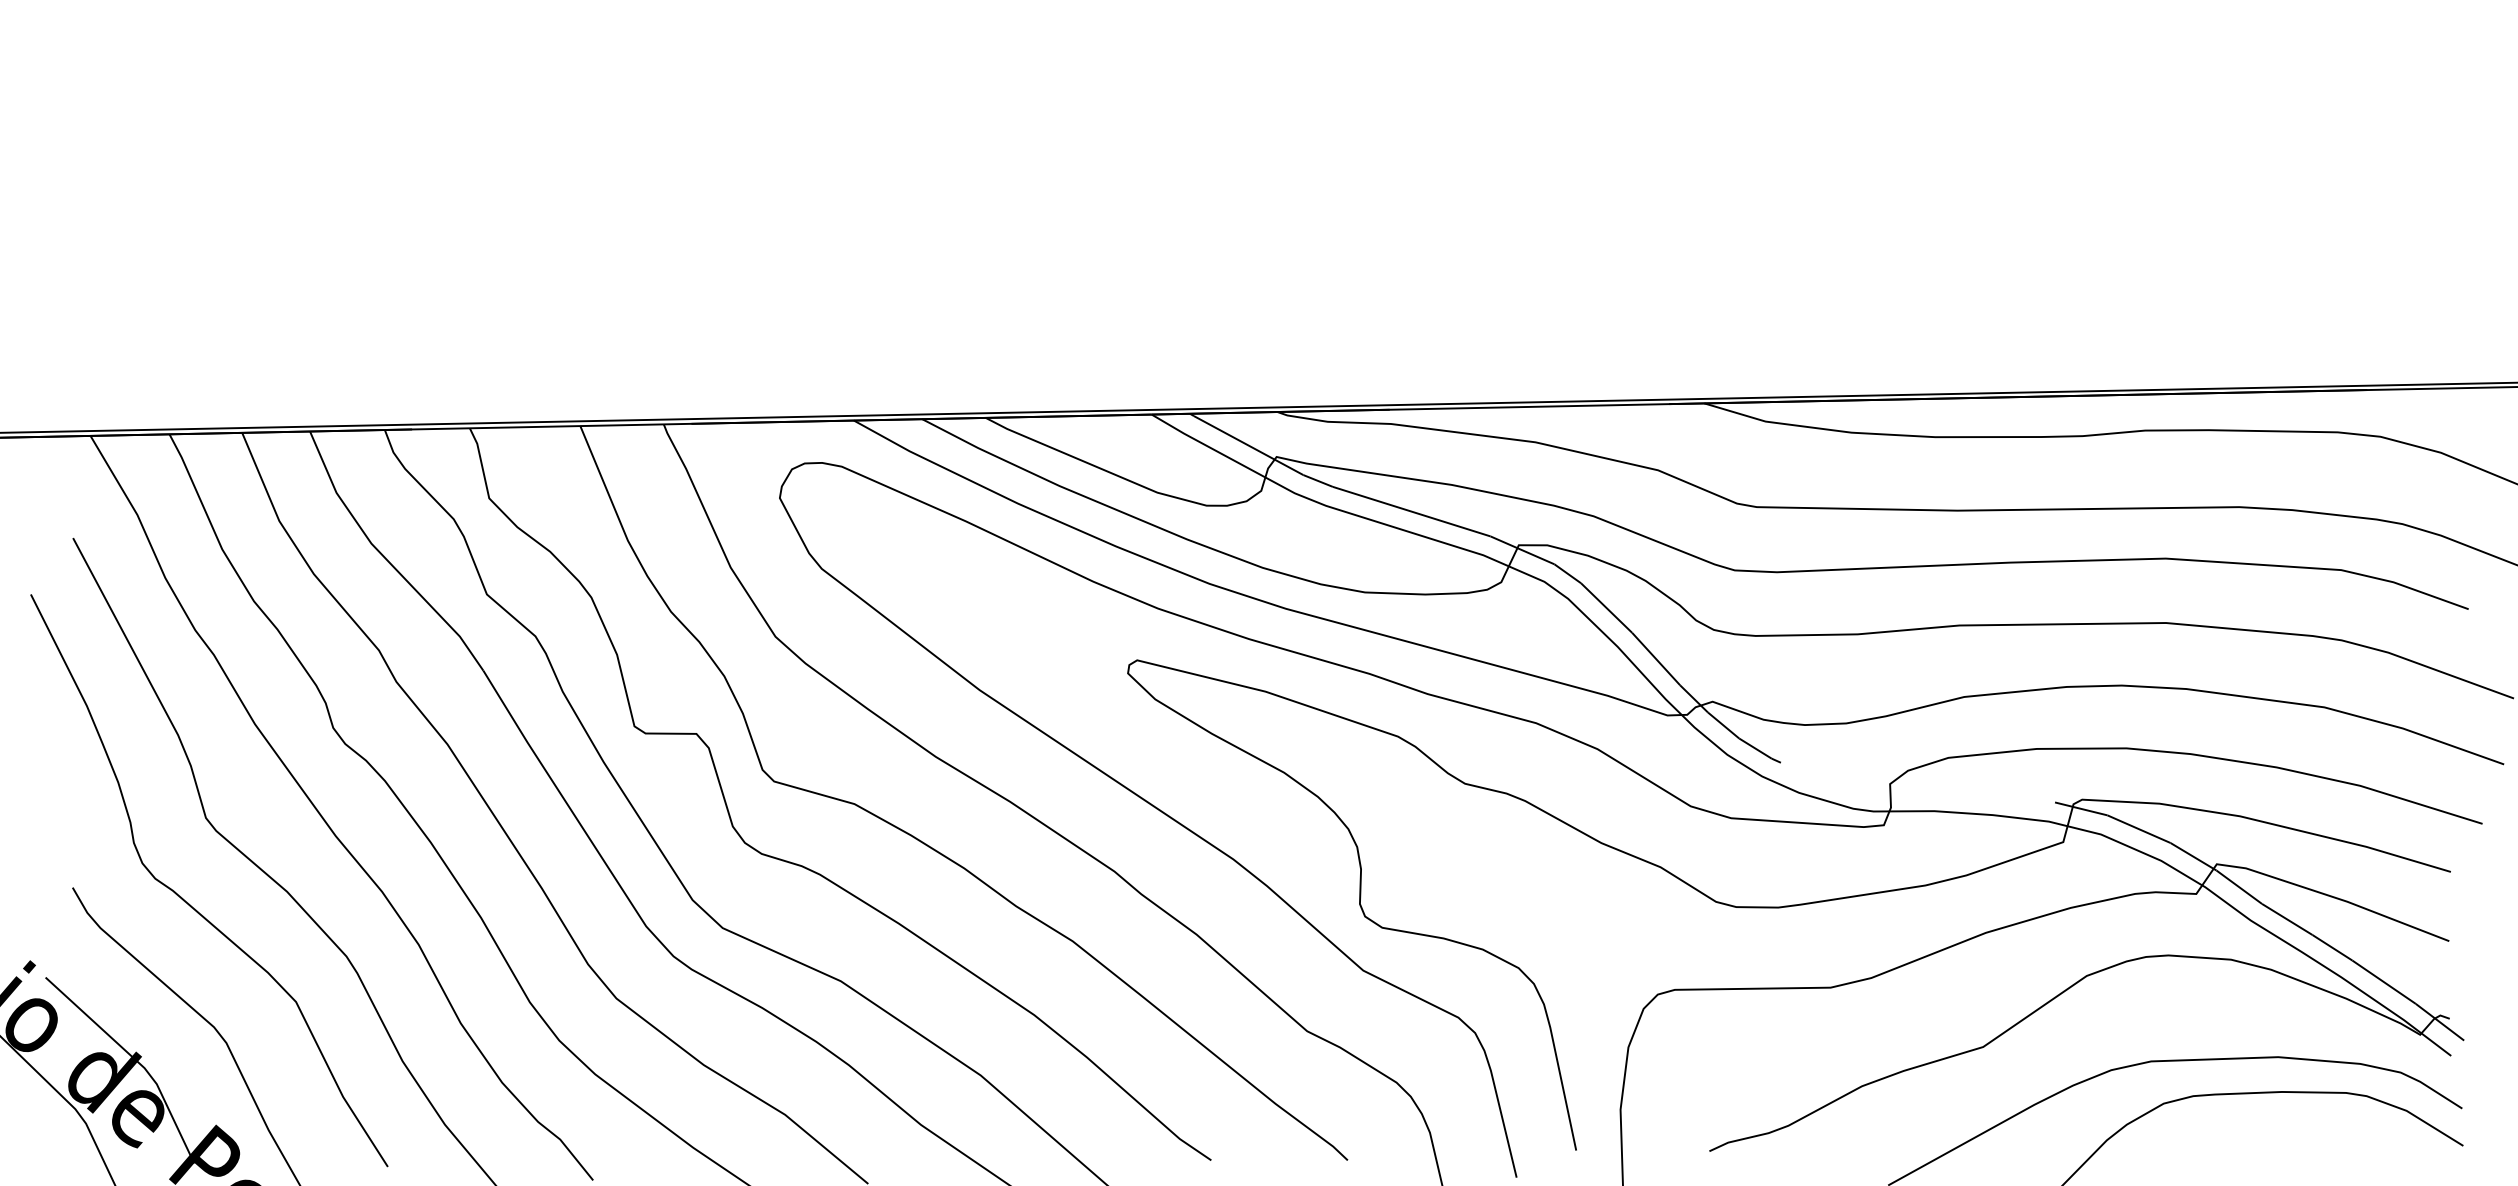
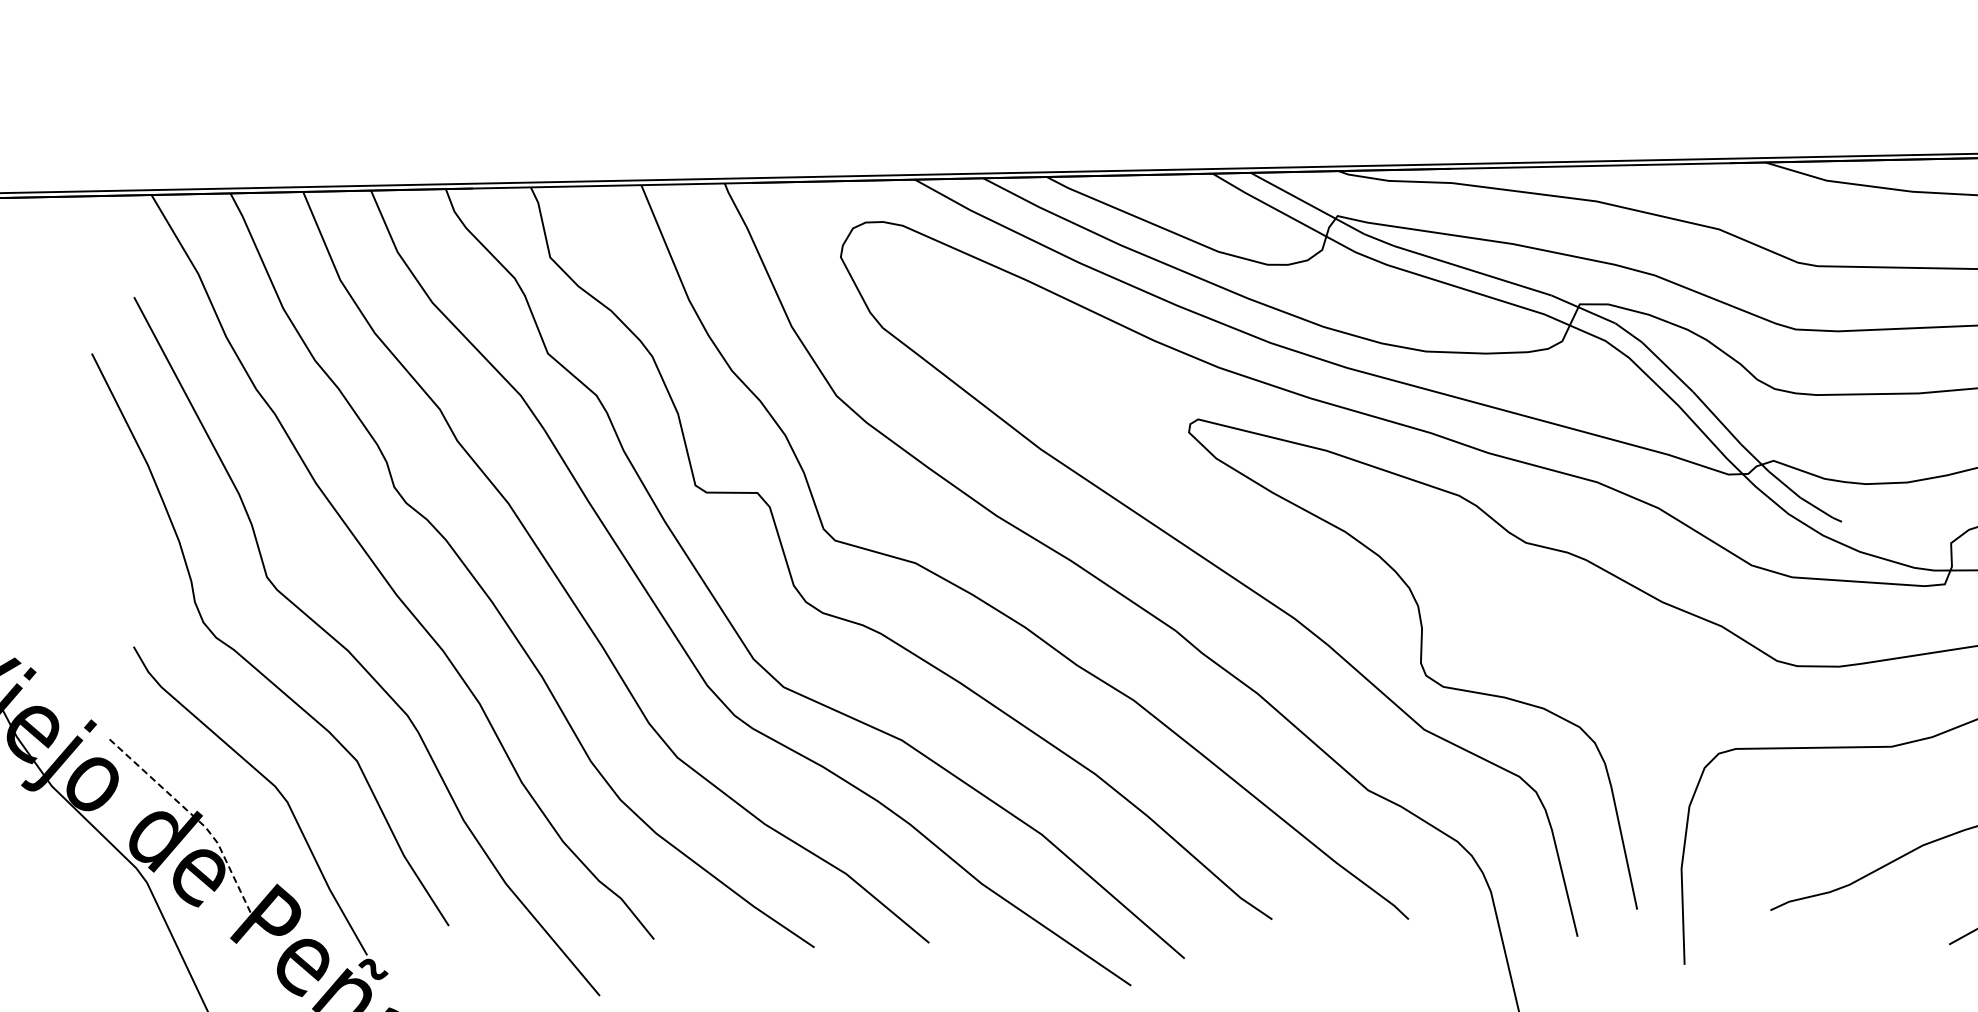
line: (135, 1060) -> (196, 819), solid -> dashed

